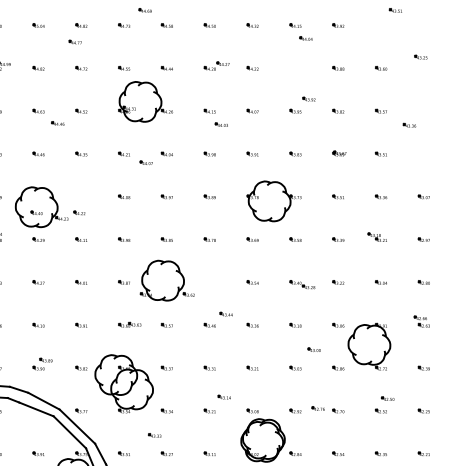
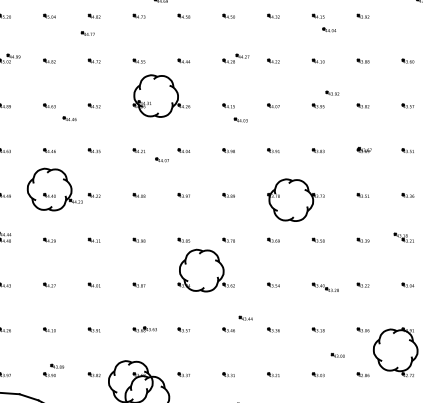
part: (295, 68) -> (318, 61), added
part: (49, 207) -> (63, 189), moved
part: (166, 280) -> (205, 270), moved

